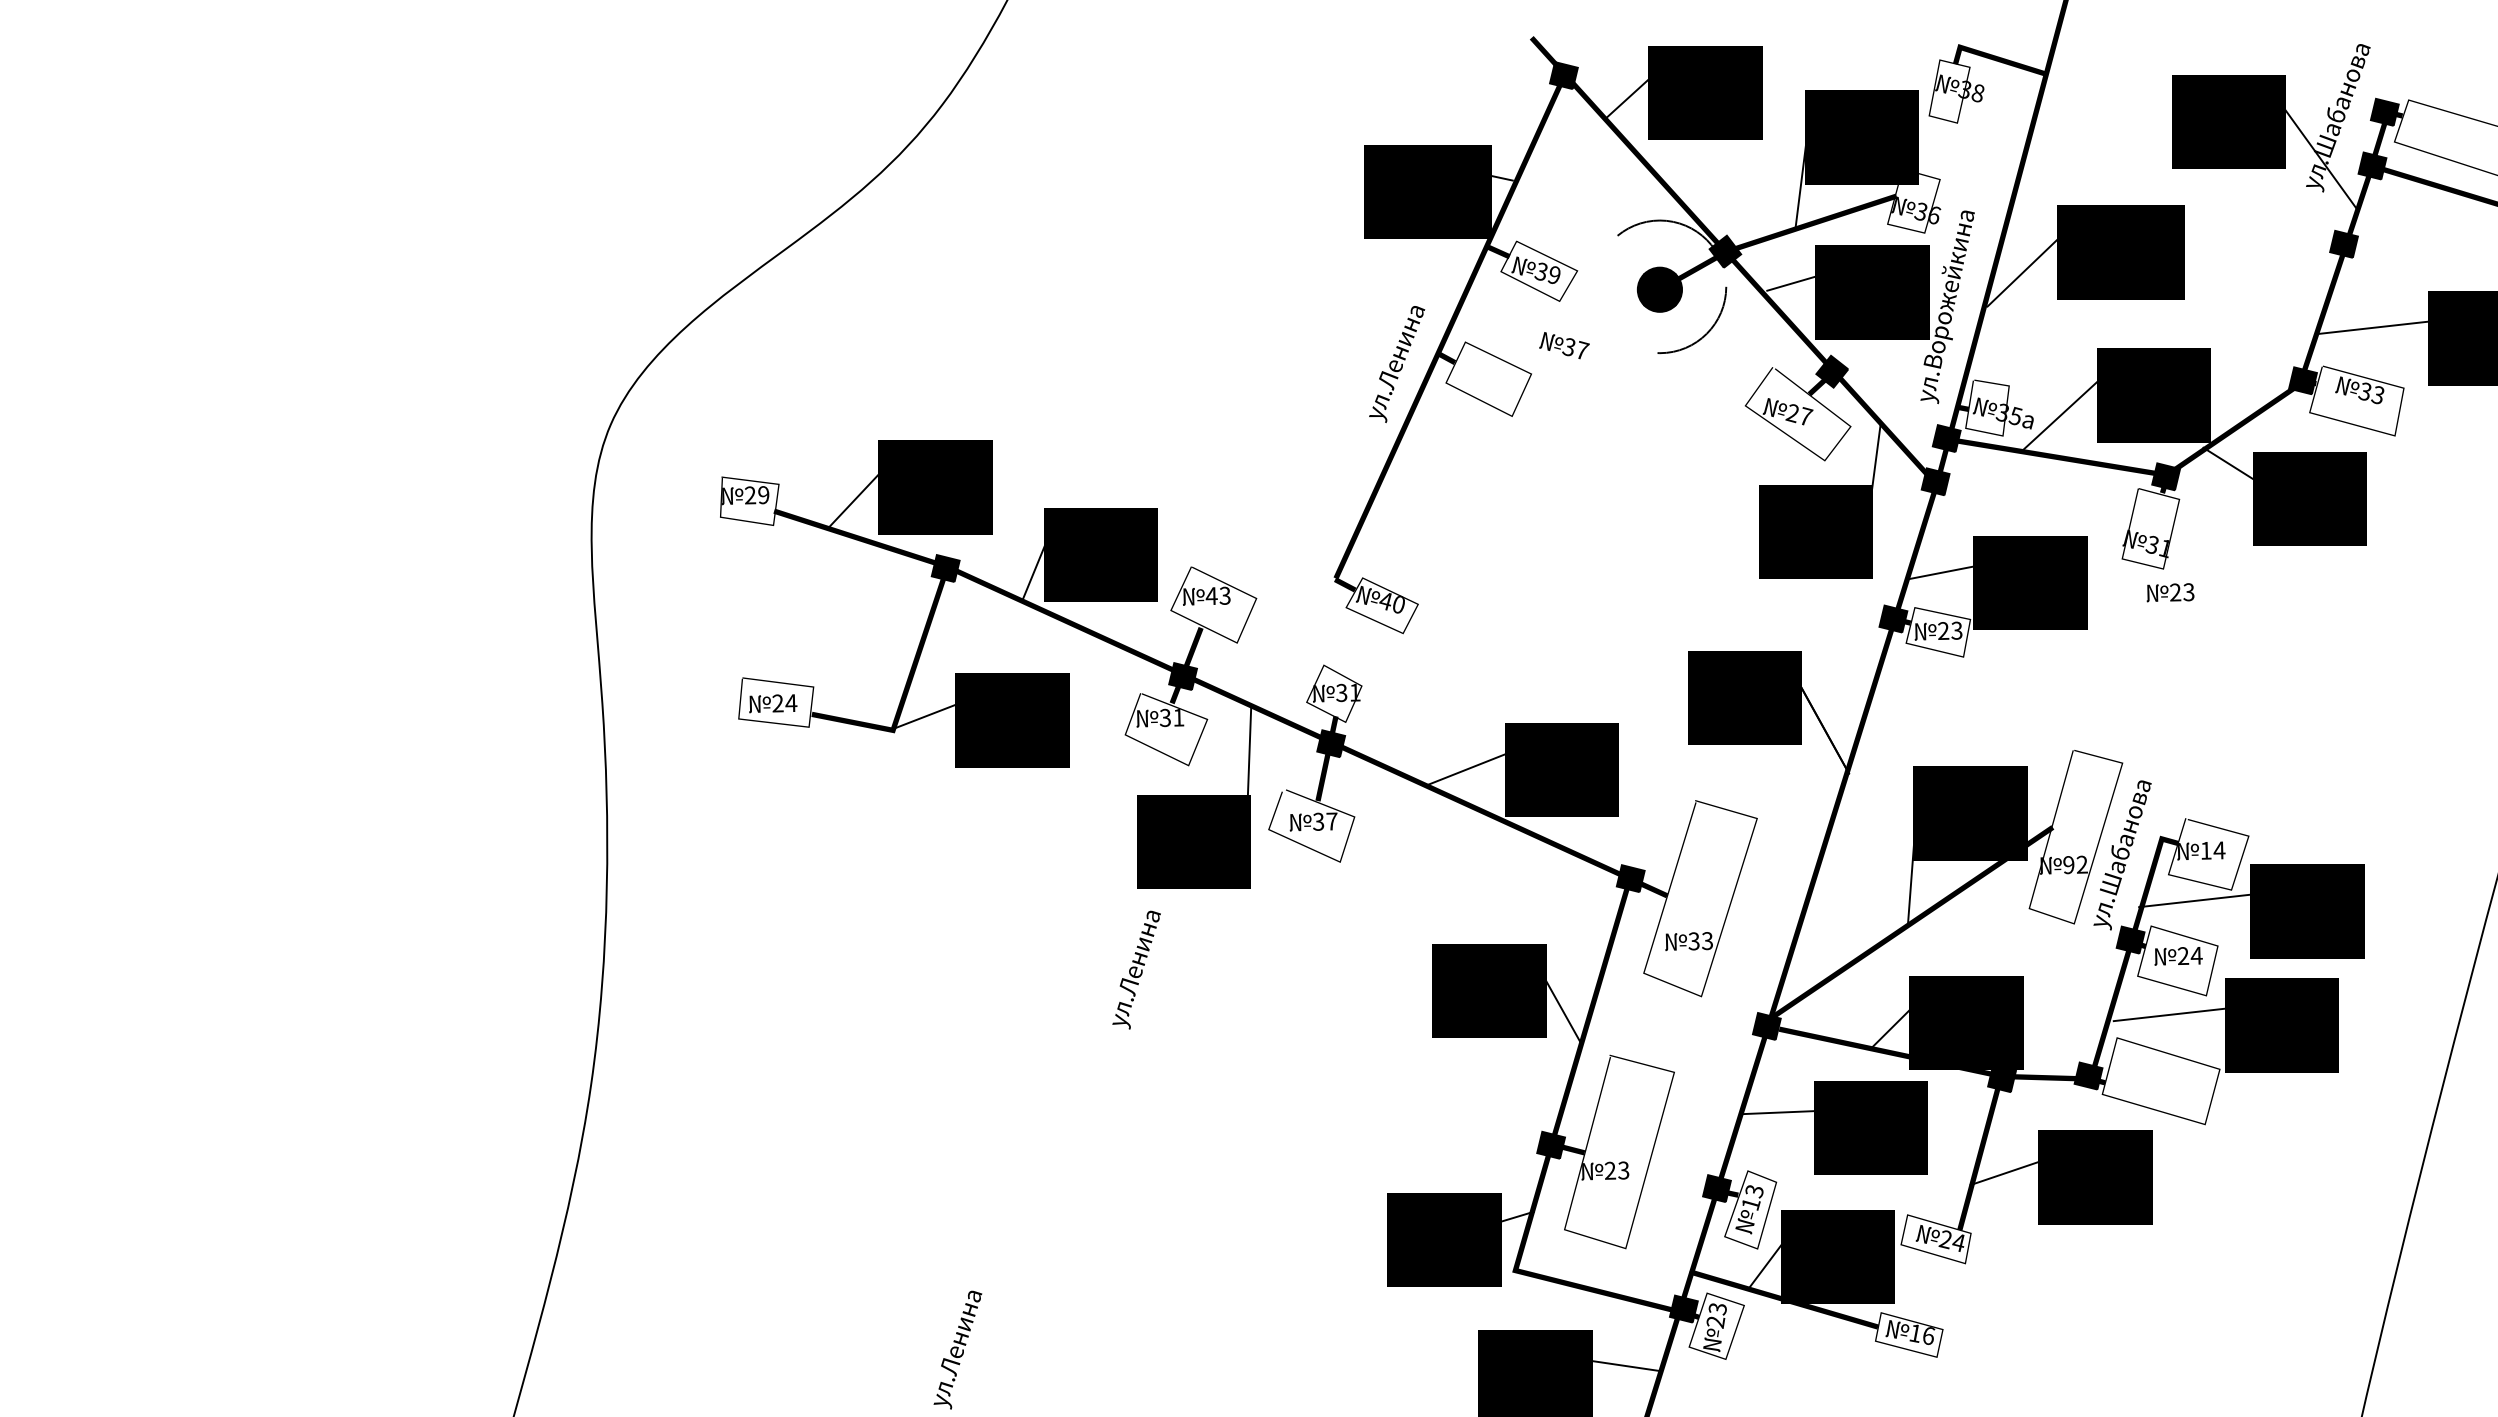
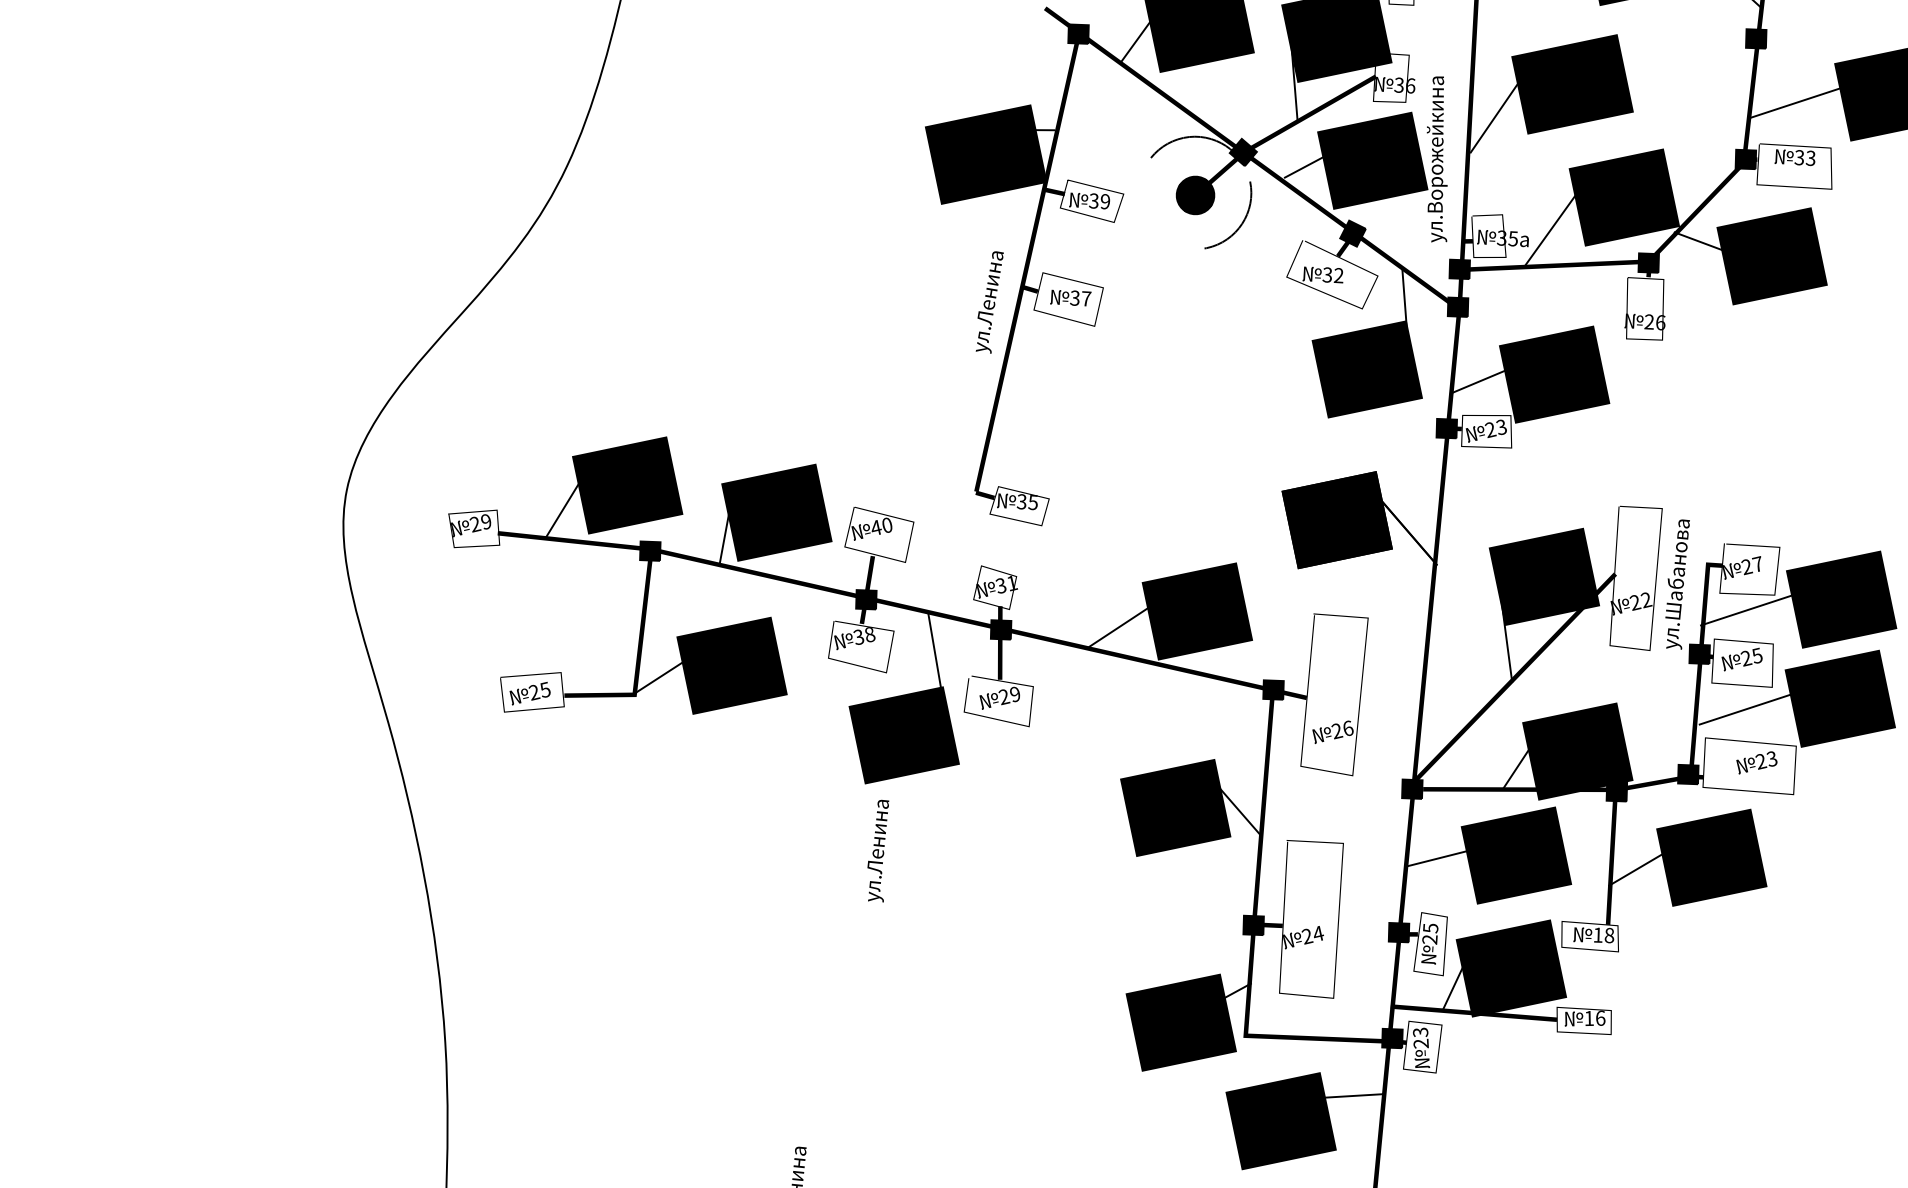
text: (1564, 345) -> (1070, 297), moved
text: (1799, 415) -> (1333, 275), 27 -> 32
text: (2158, 547) -> (1654, 323), 31 -> 26
text: (2170, 592) -> (1756, 762), moved
text: (1224, 595) -> (886, 525), 43 -> 40
text: (1391, 602) -> (1026, 502), 40 -> 35
text: (791, 703) -> (545, 690), 24 -> 25
text: (1178, 717) -> (869, 634), 31 -> 38
text: (1325, 821) -> (1009, 695), 37 -> 29
text: (2212, 850) -> (1752, 565), 14 -> 27
text: (2068, 865) -> (1635, 603), 92 -> 22
text: (1700, 941) -> (1342, 730), 33 -> 26
text: (2196, 955) -> (1757, 655), 24 -> 25
text: (1623, 1170) -> (1318, 933), 23 -> 24
text: (1752, 1197) -> (1430, 933), 13 -> 25
text: (1951, 1240) -> (1602, 935), 24 -> 18

